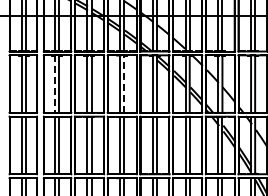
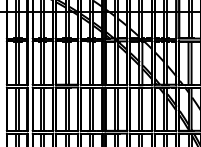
line: (54, 84) -> (40, 63), dashed -> solid
line: (124, 84) -> (93, 63), dashed -> solid

